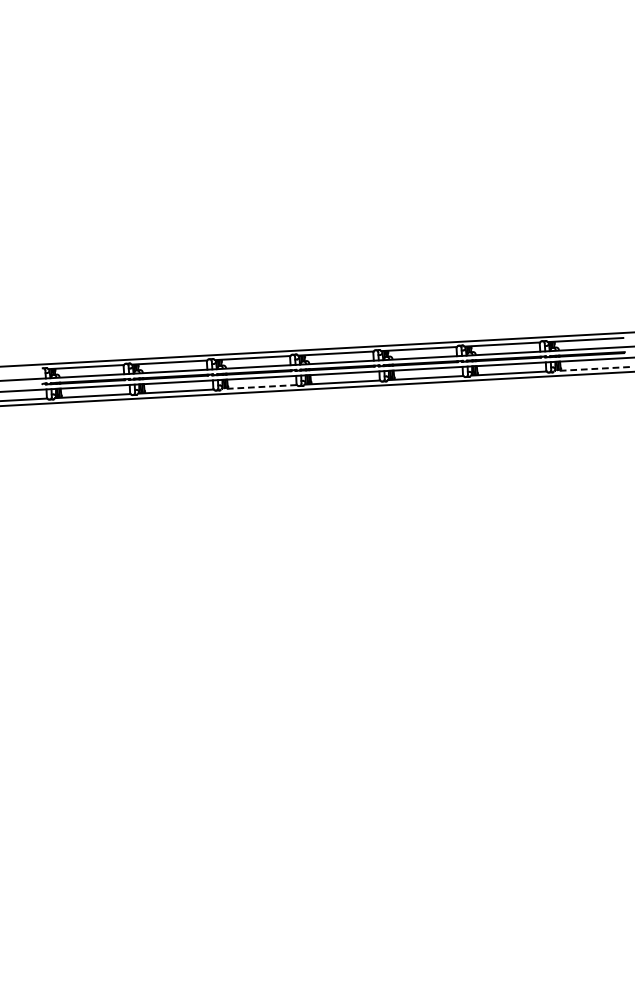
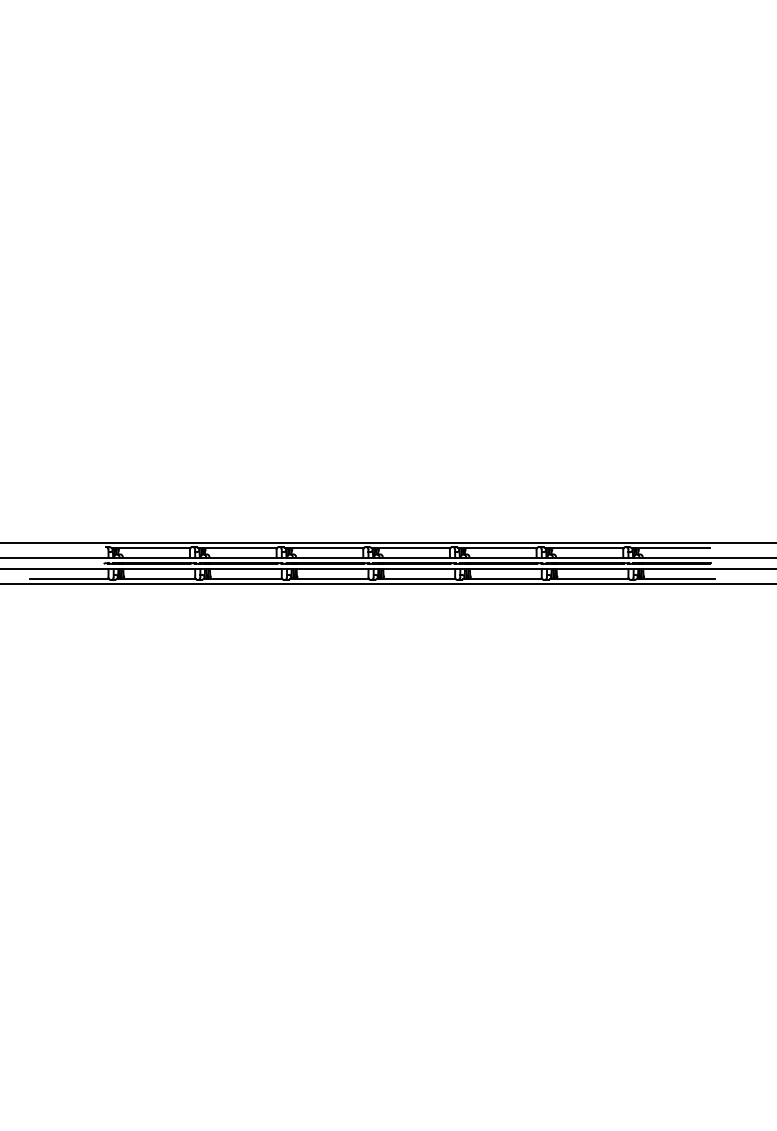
line: (591, 368) -> (675, 578), dashed -> solid
line: (258, 386) -> (328, 578), dashed -> solid

